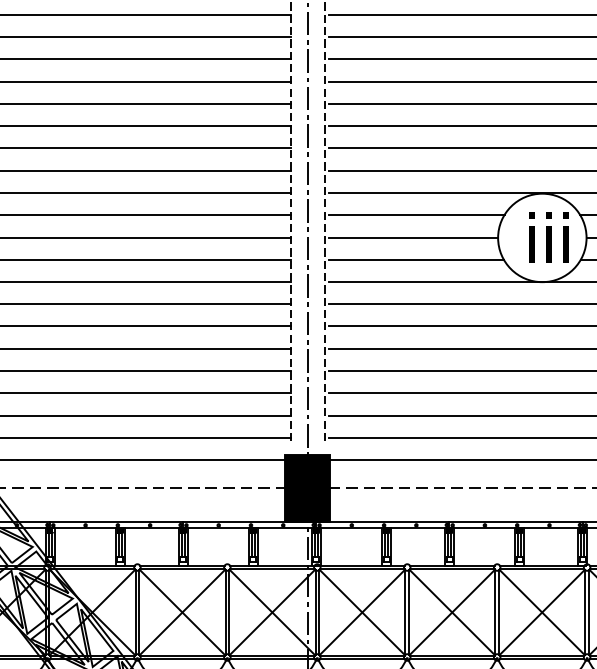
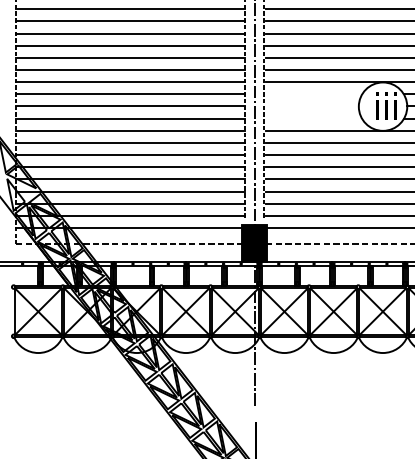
line: (417, 215) -> (314, 94), removed
line: (413, 237) -> (312, 106), removed
line: (417, 259) -> (314, 118), removed

